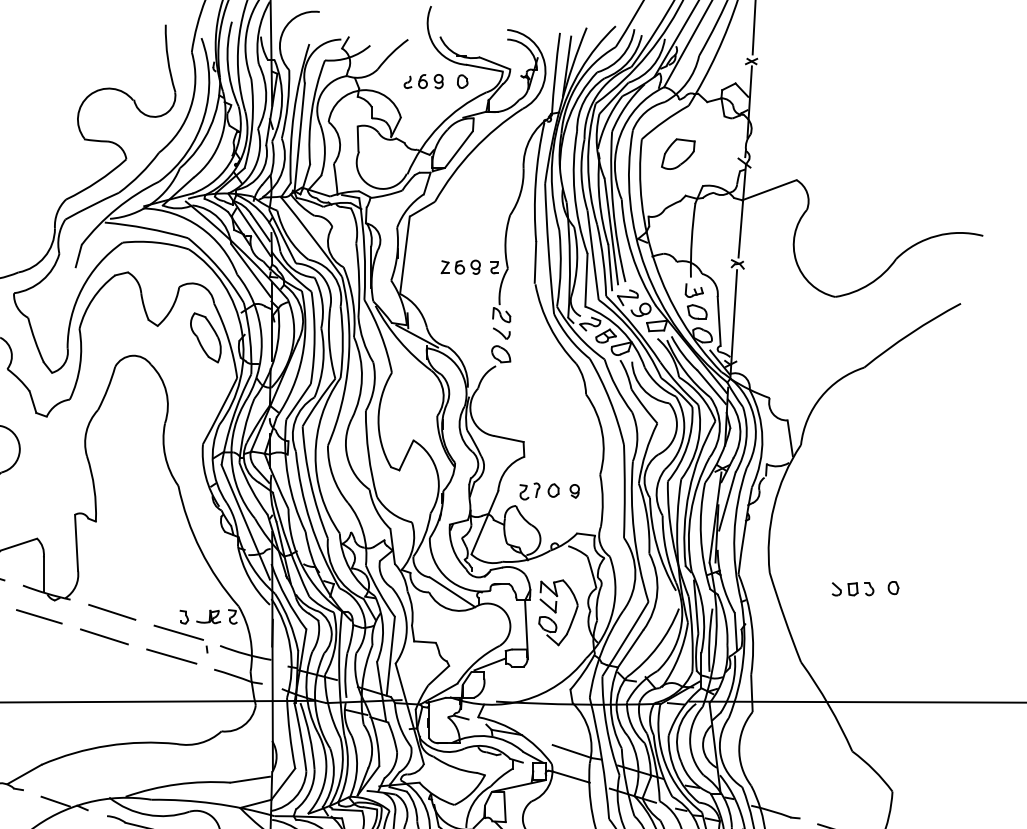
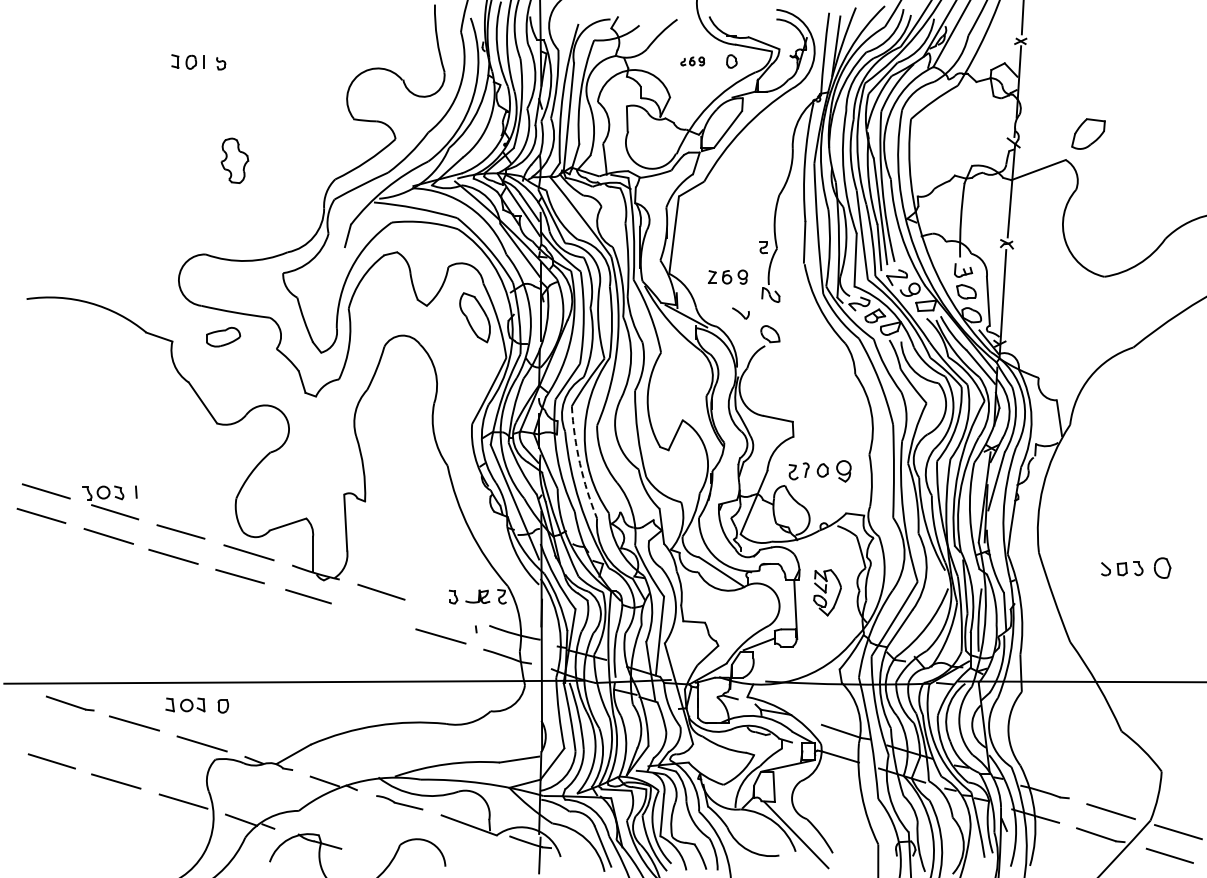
part: (423, 81) -> (692, 61), size x0.6
part: (678, 153) -> (1088, 133), moved
part: (460, 266) -> (727, 276), moved
part: (501, 333) -> (740, 313), moved
arc: (310, 483) -> (579, 463), solid -> dashed
part: (574, 490) -> (843, 470), size x1.6
part: (893, 587) -> (1162, 567), size x1.6
part: (558, 612) -> (827, 592), size x0.7
line: (178, 632) -> (447, 612), removed
line: (104, 636) -> (373, 616), removed

